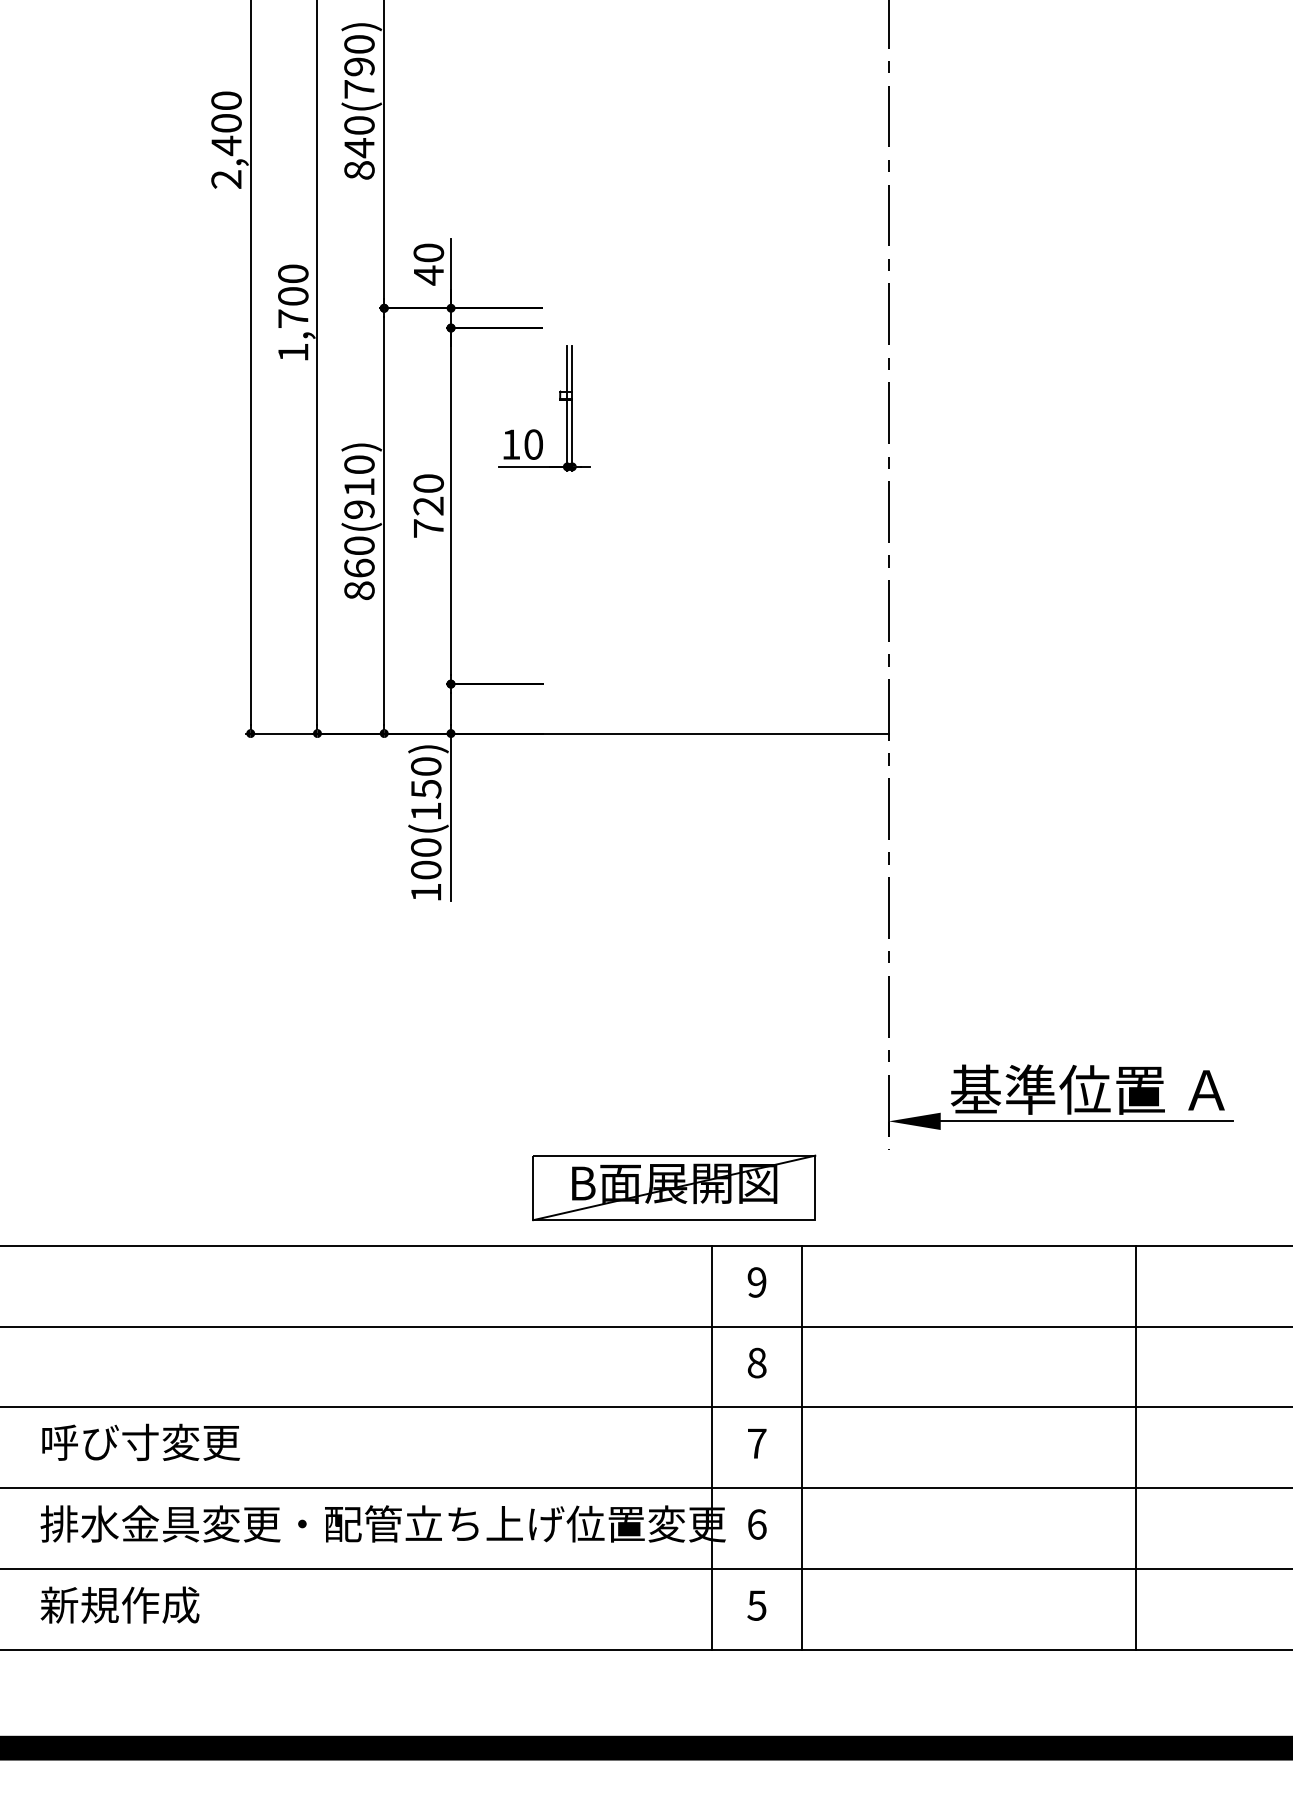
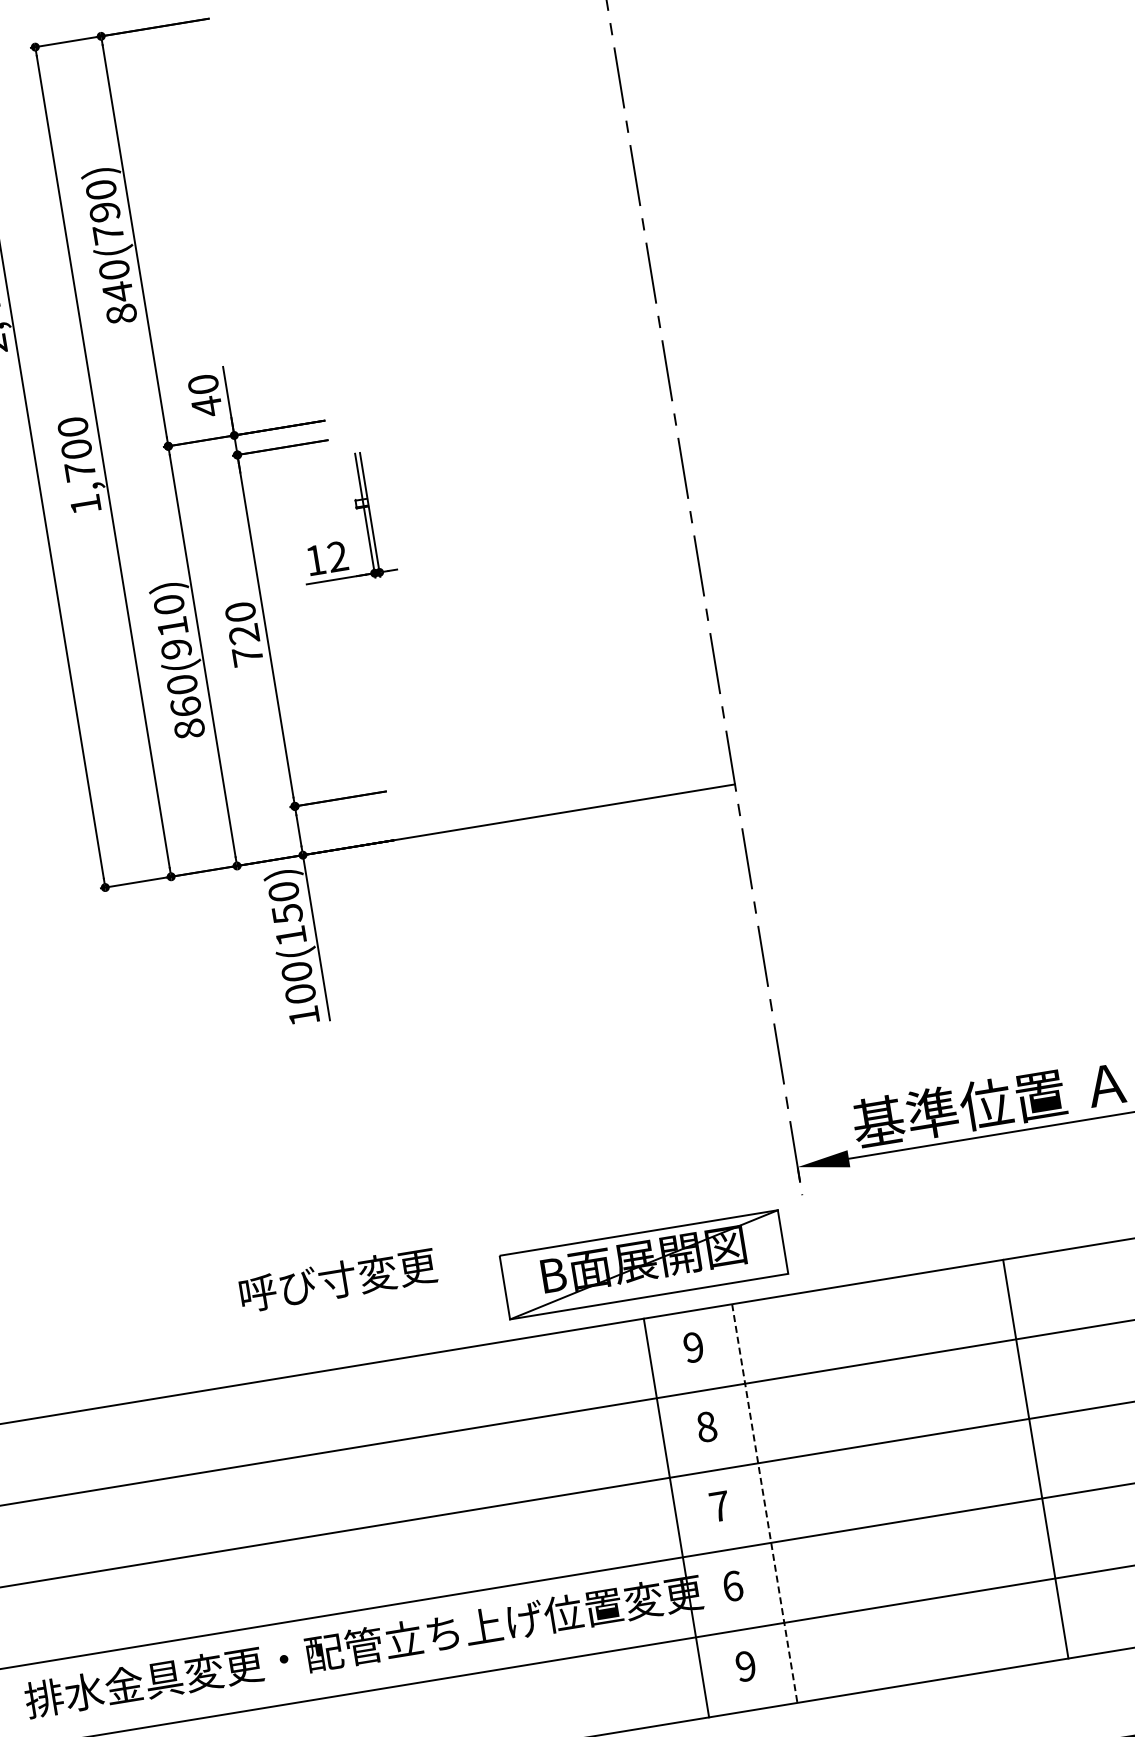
text: (533, 444) -> (337, 556), 10 -> 12
part: (674, 1187) -> (644, 1264), moved
text: (140, 1441) -> (337, 1279), moved
line: (801, 1448) -> (764, 1504), solid -> dashed
line: (1135, 1448) -> (1035, 1459), moved
text: (756, 1605) -> (745, 1666), 5 -> 9

